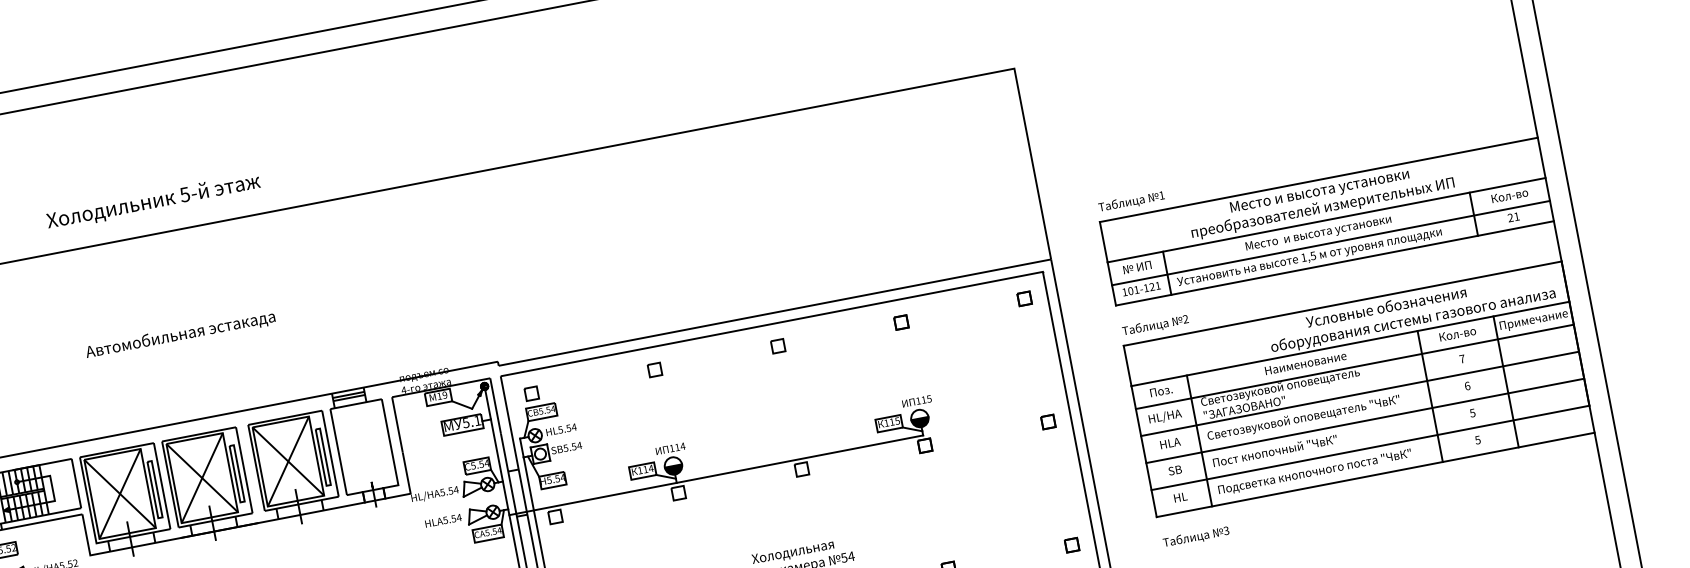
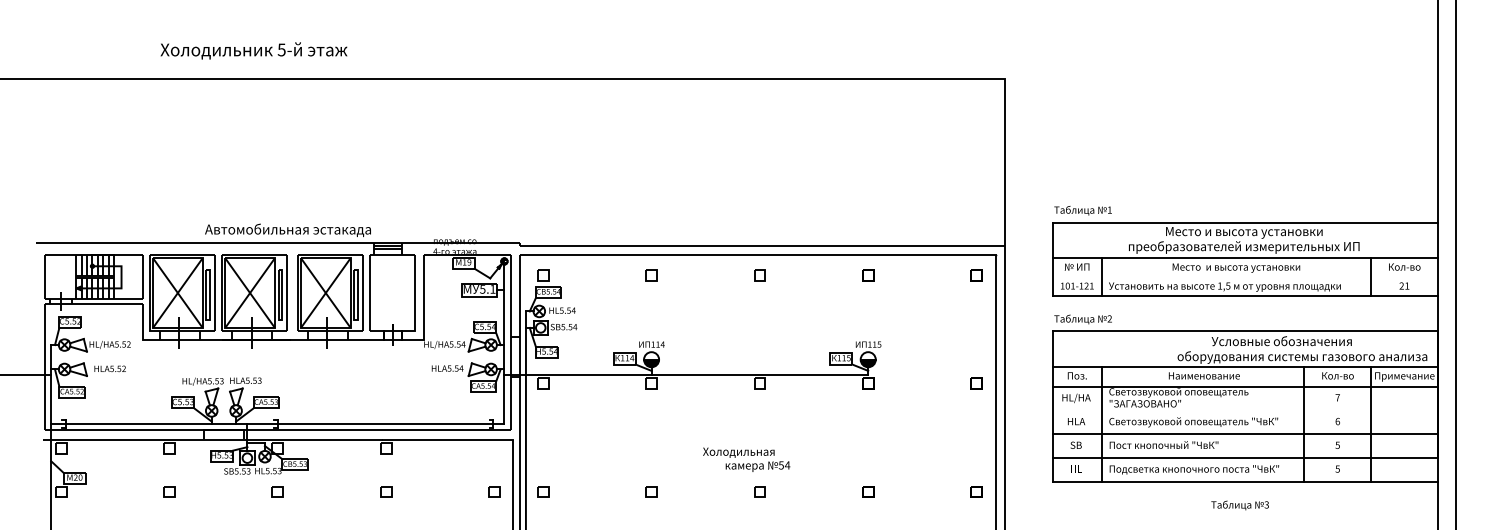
line: (1330, 243) -> (1244, 278), removed
text: (179, 334) -> (287, 229), moved
line: (1359, 393) -> (1244, 410), removed
text: (1195, 537) -> (1239, 505), moved

